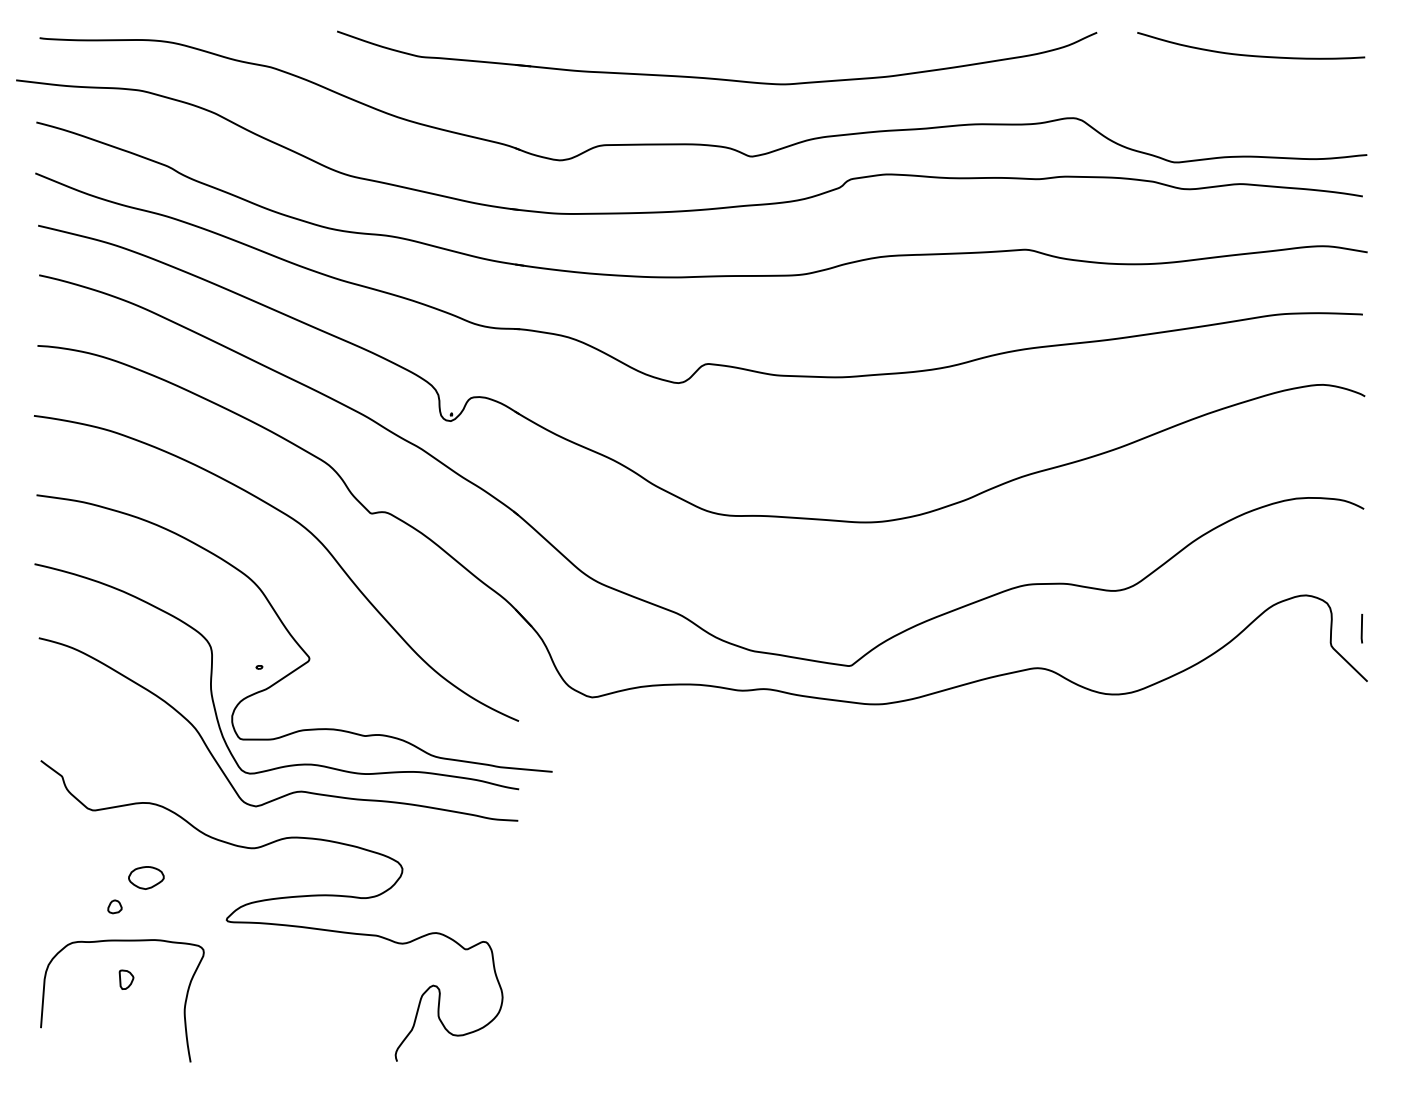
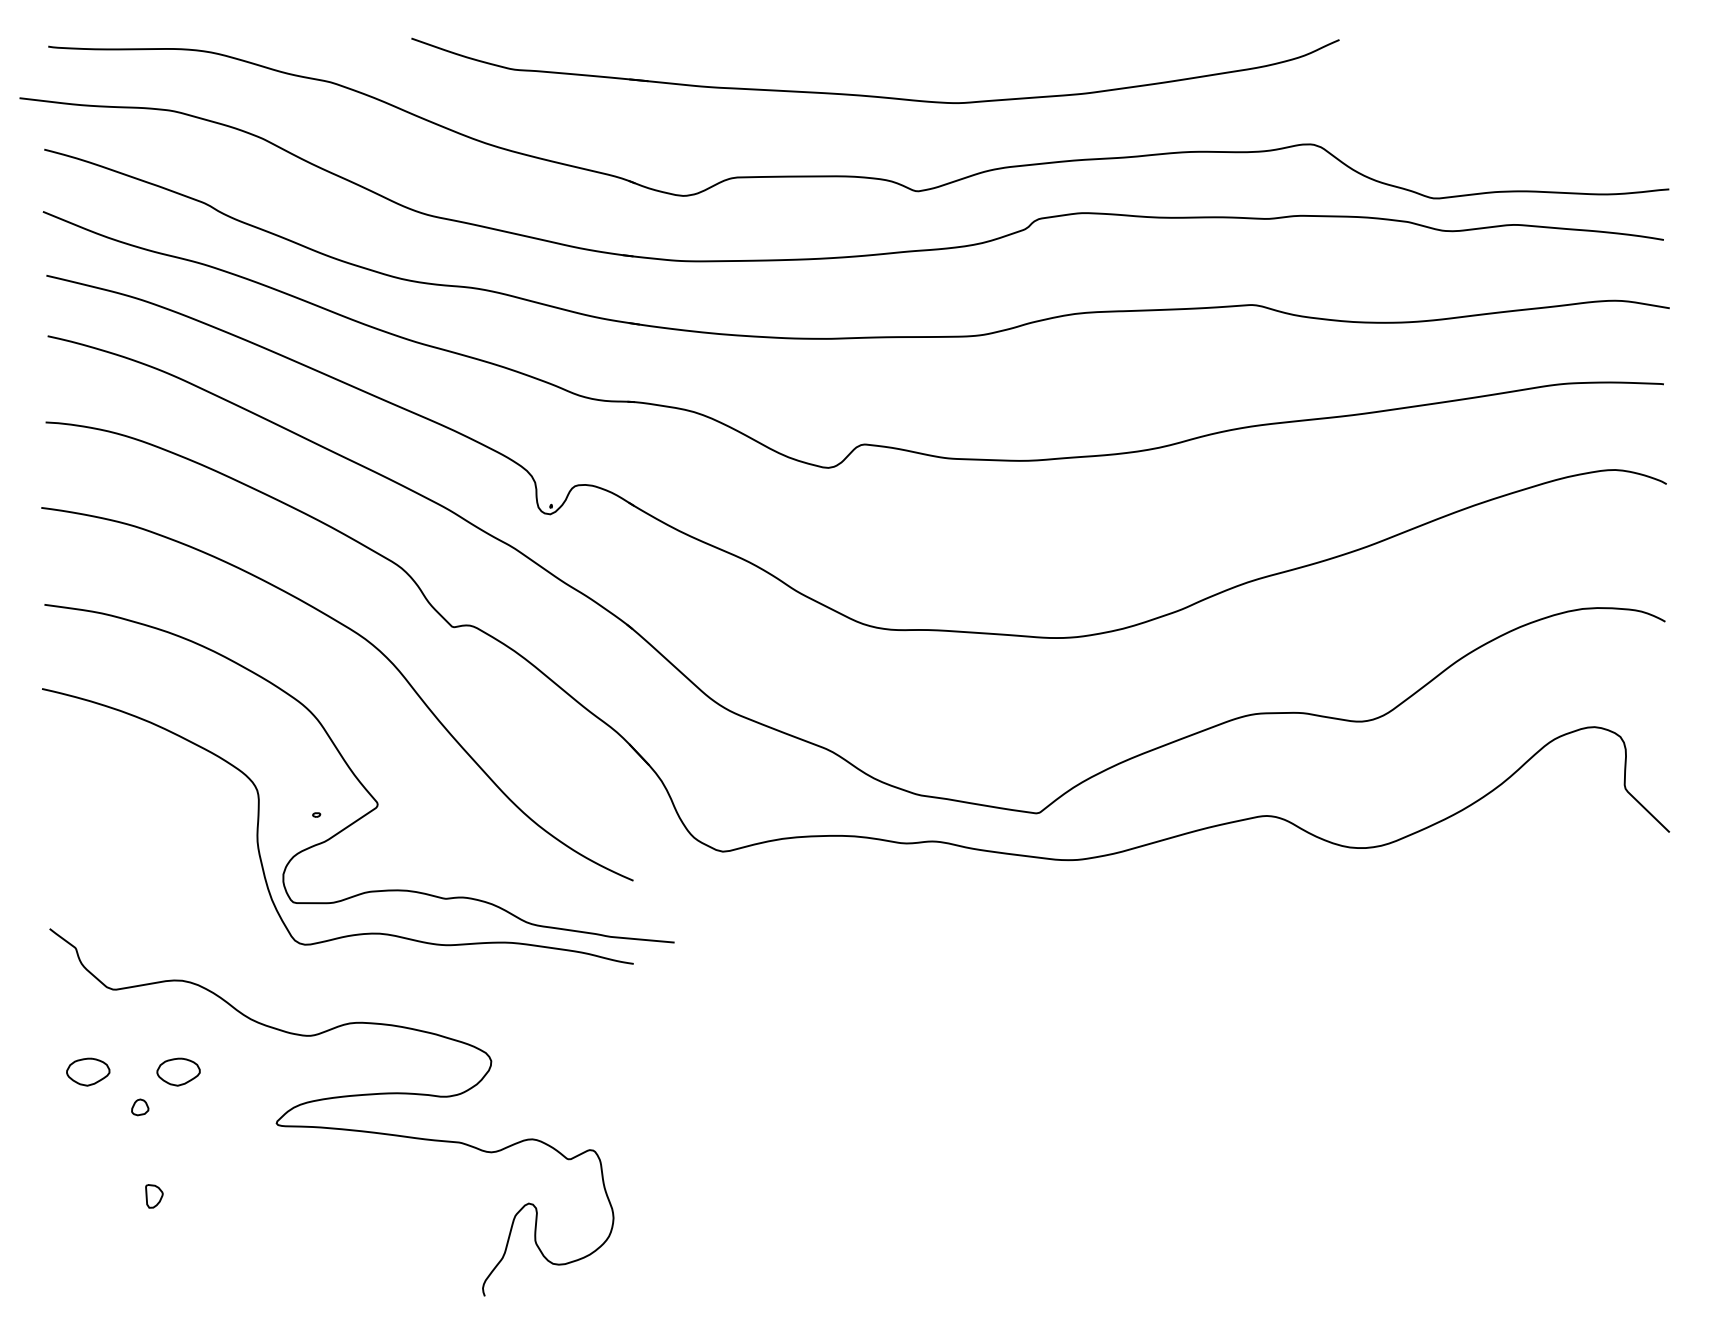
curve: (1250, 54) -> (1526, 66), removed
line: (1361, 628) -> (1662, 767), removed
curve: (293, 791) -> (358, 966), removed
part: (72, 877) -> (88, 1071), added
curve: (122, 941) -> (149, 1149), removed

